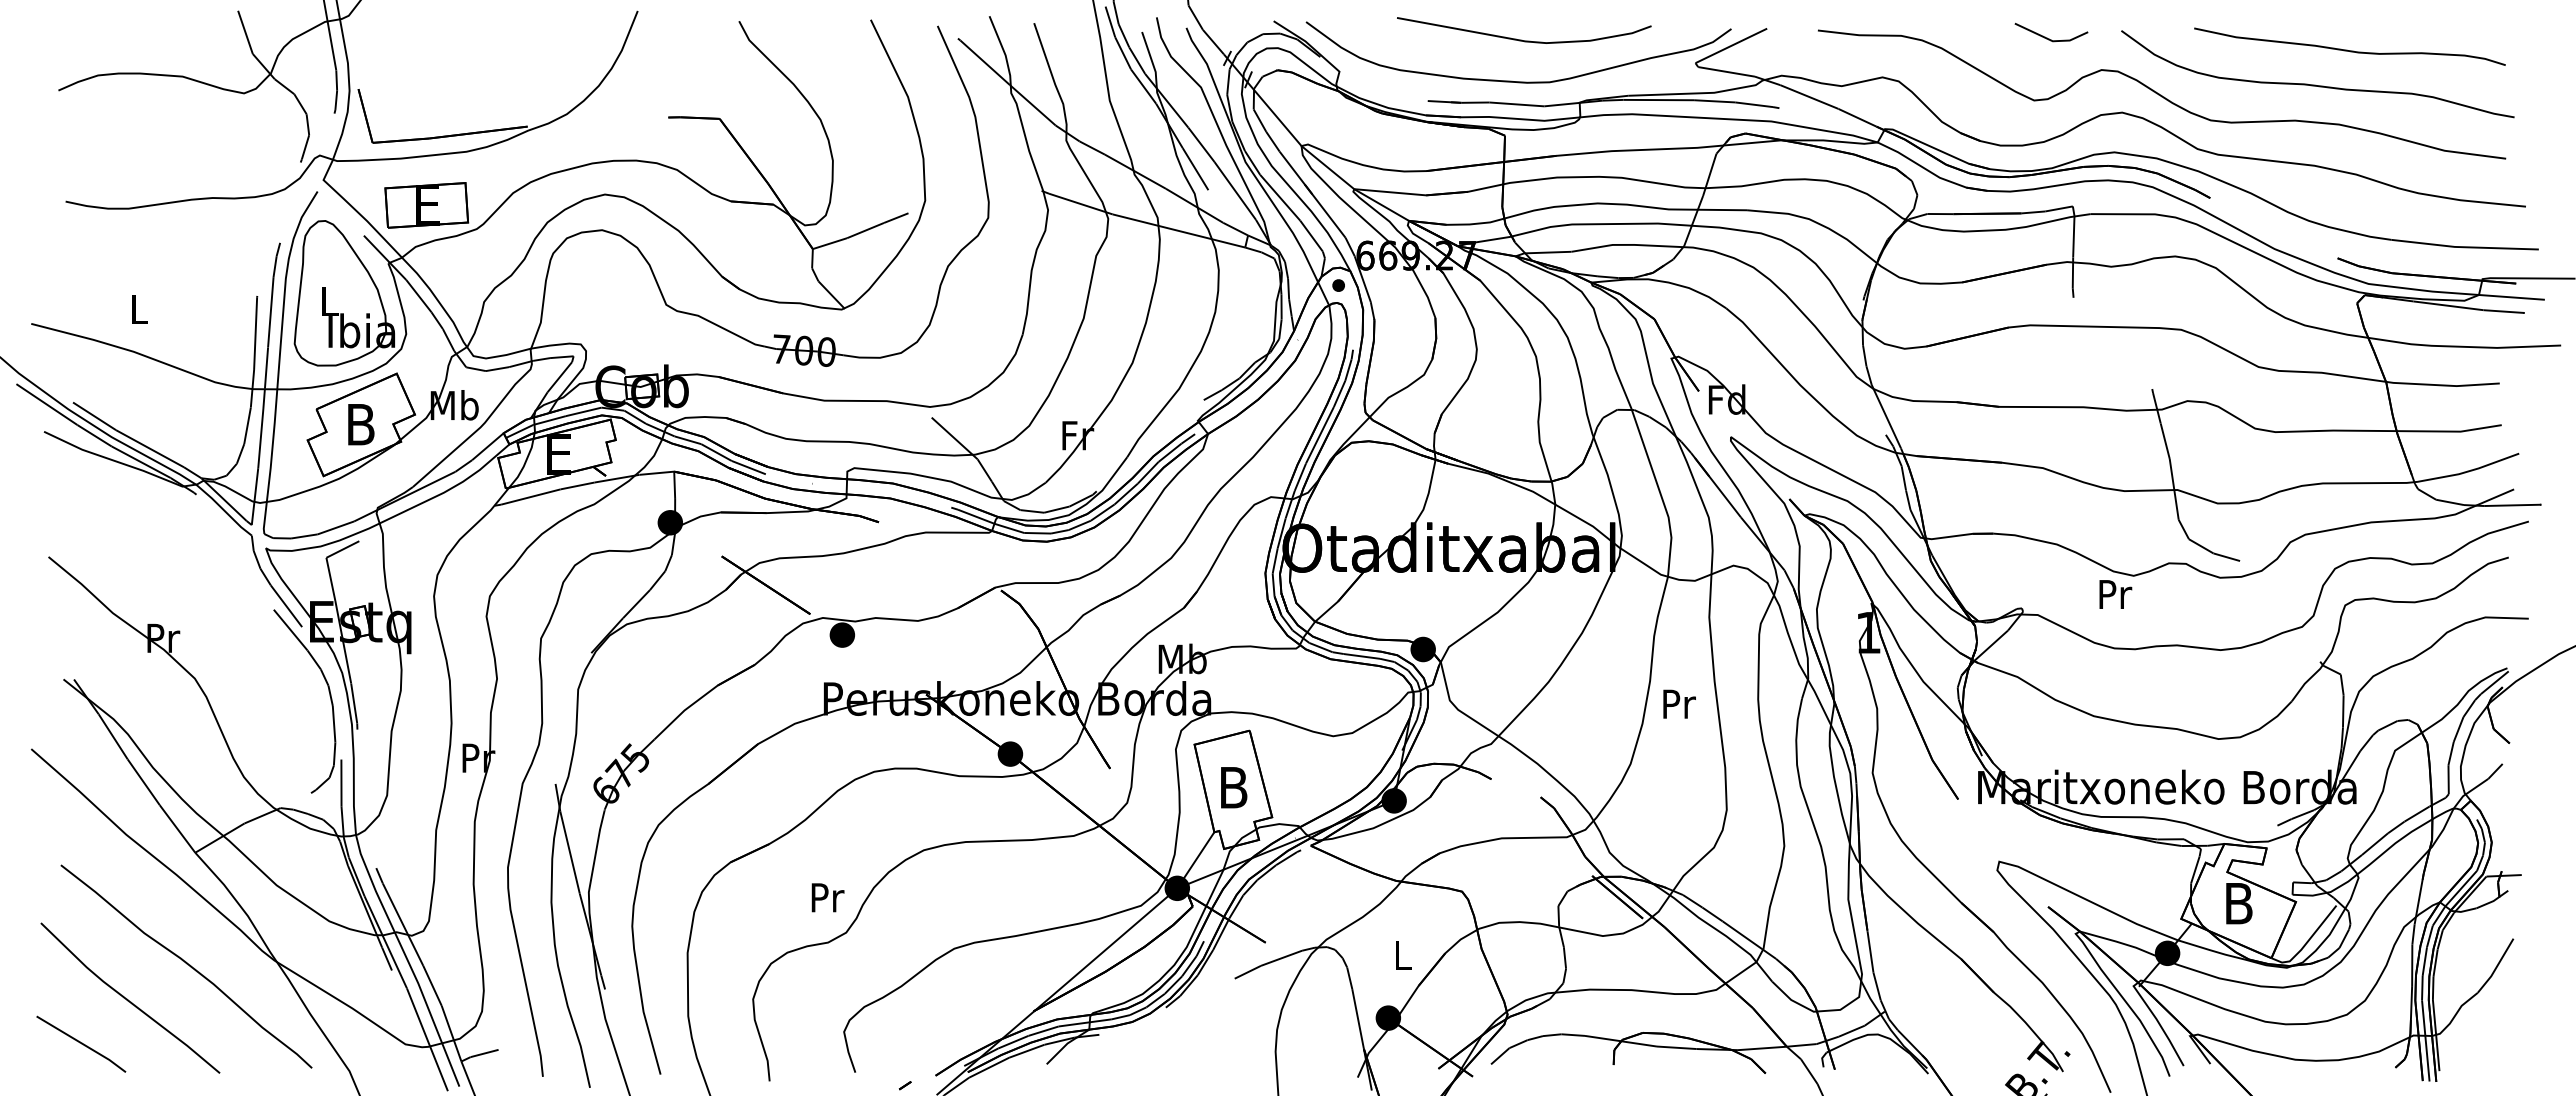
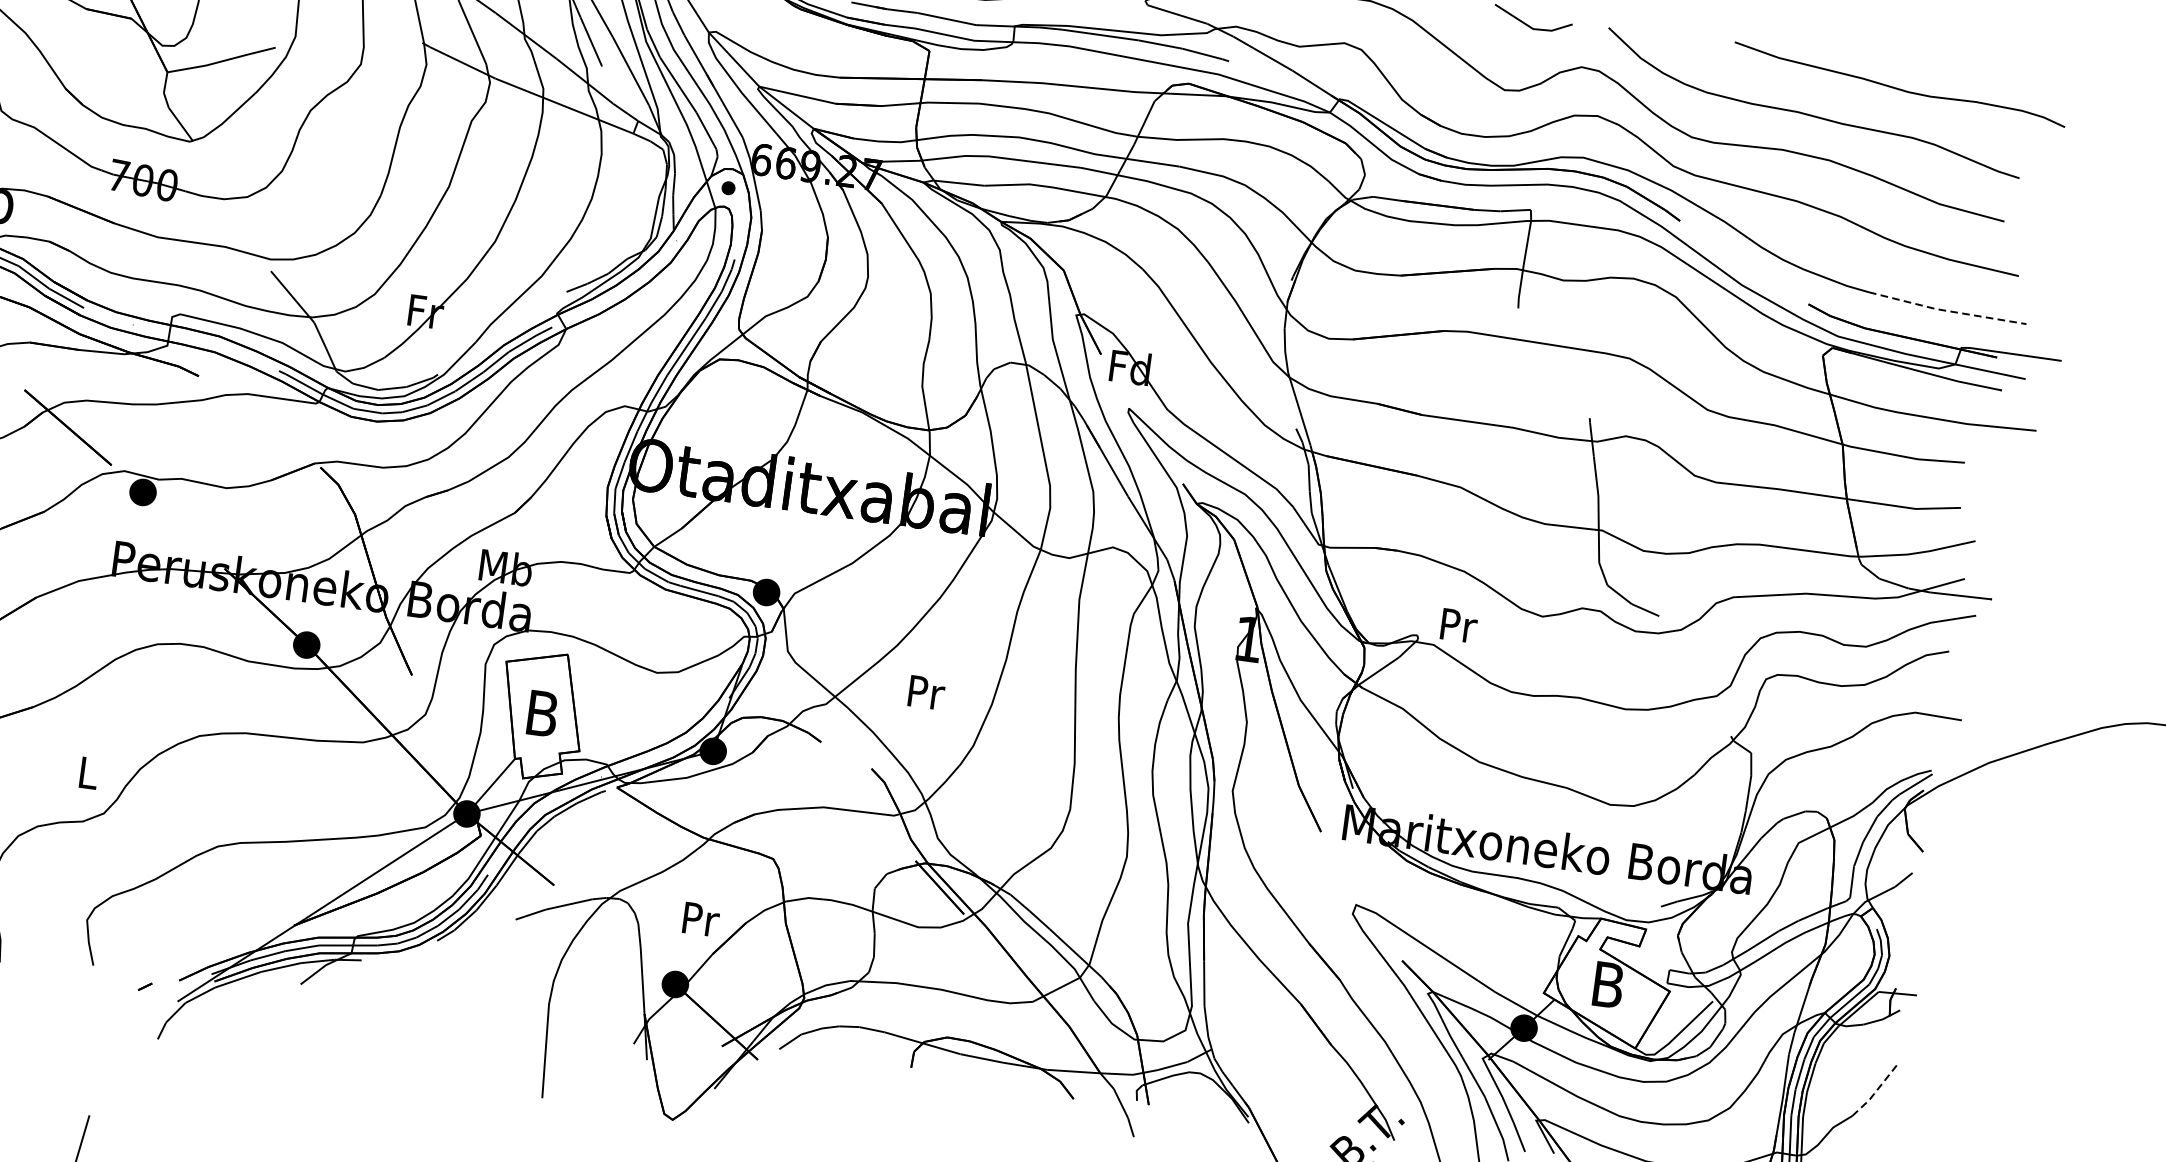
curve: (2347, 49) -> (1896, 87), moved
line: (2464, 247) -> (1946, 311), solid -> dashed
text: (2115, 594) -> (1458, 625), moved
text: (1679, 703) -> (926, 692), moved
text: (827, 897) -> (88, 772), Pr -> L
text: (1403, 955) -> (700, 919), L -> Pr
line: (2496, 966) -> (1876, 1090), solid -> dashed

